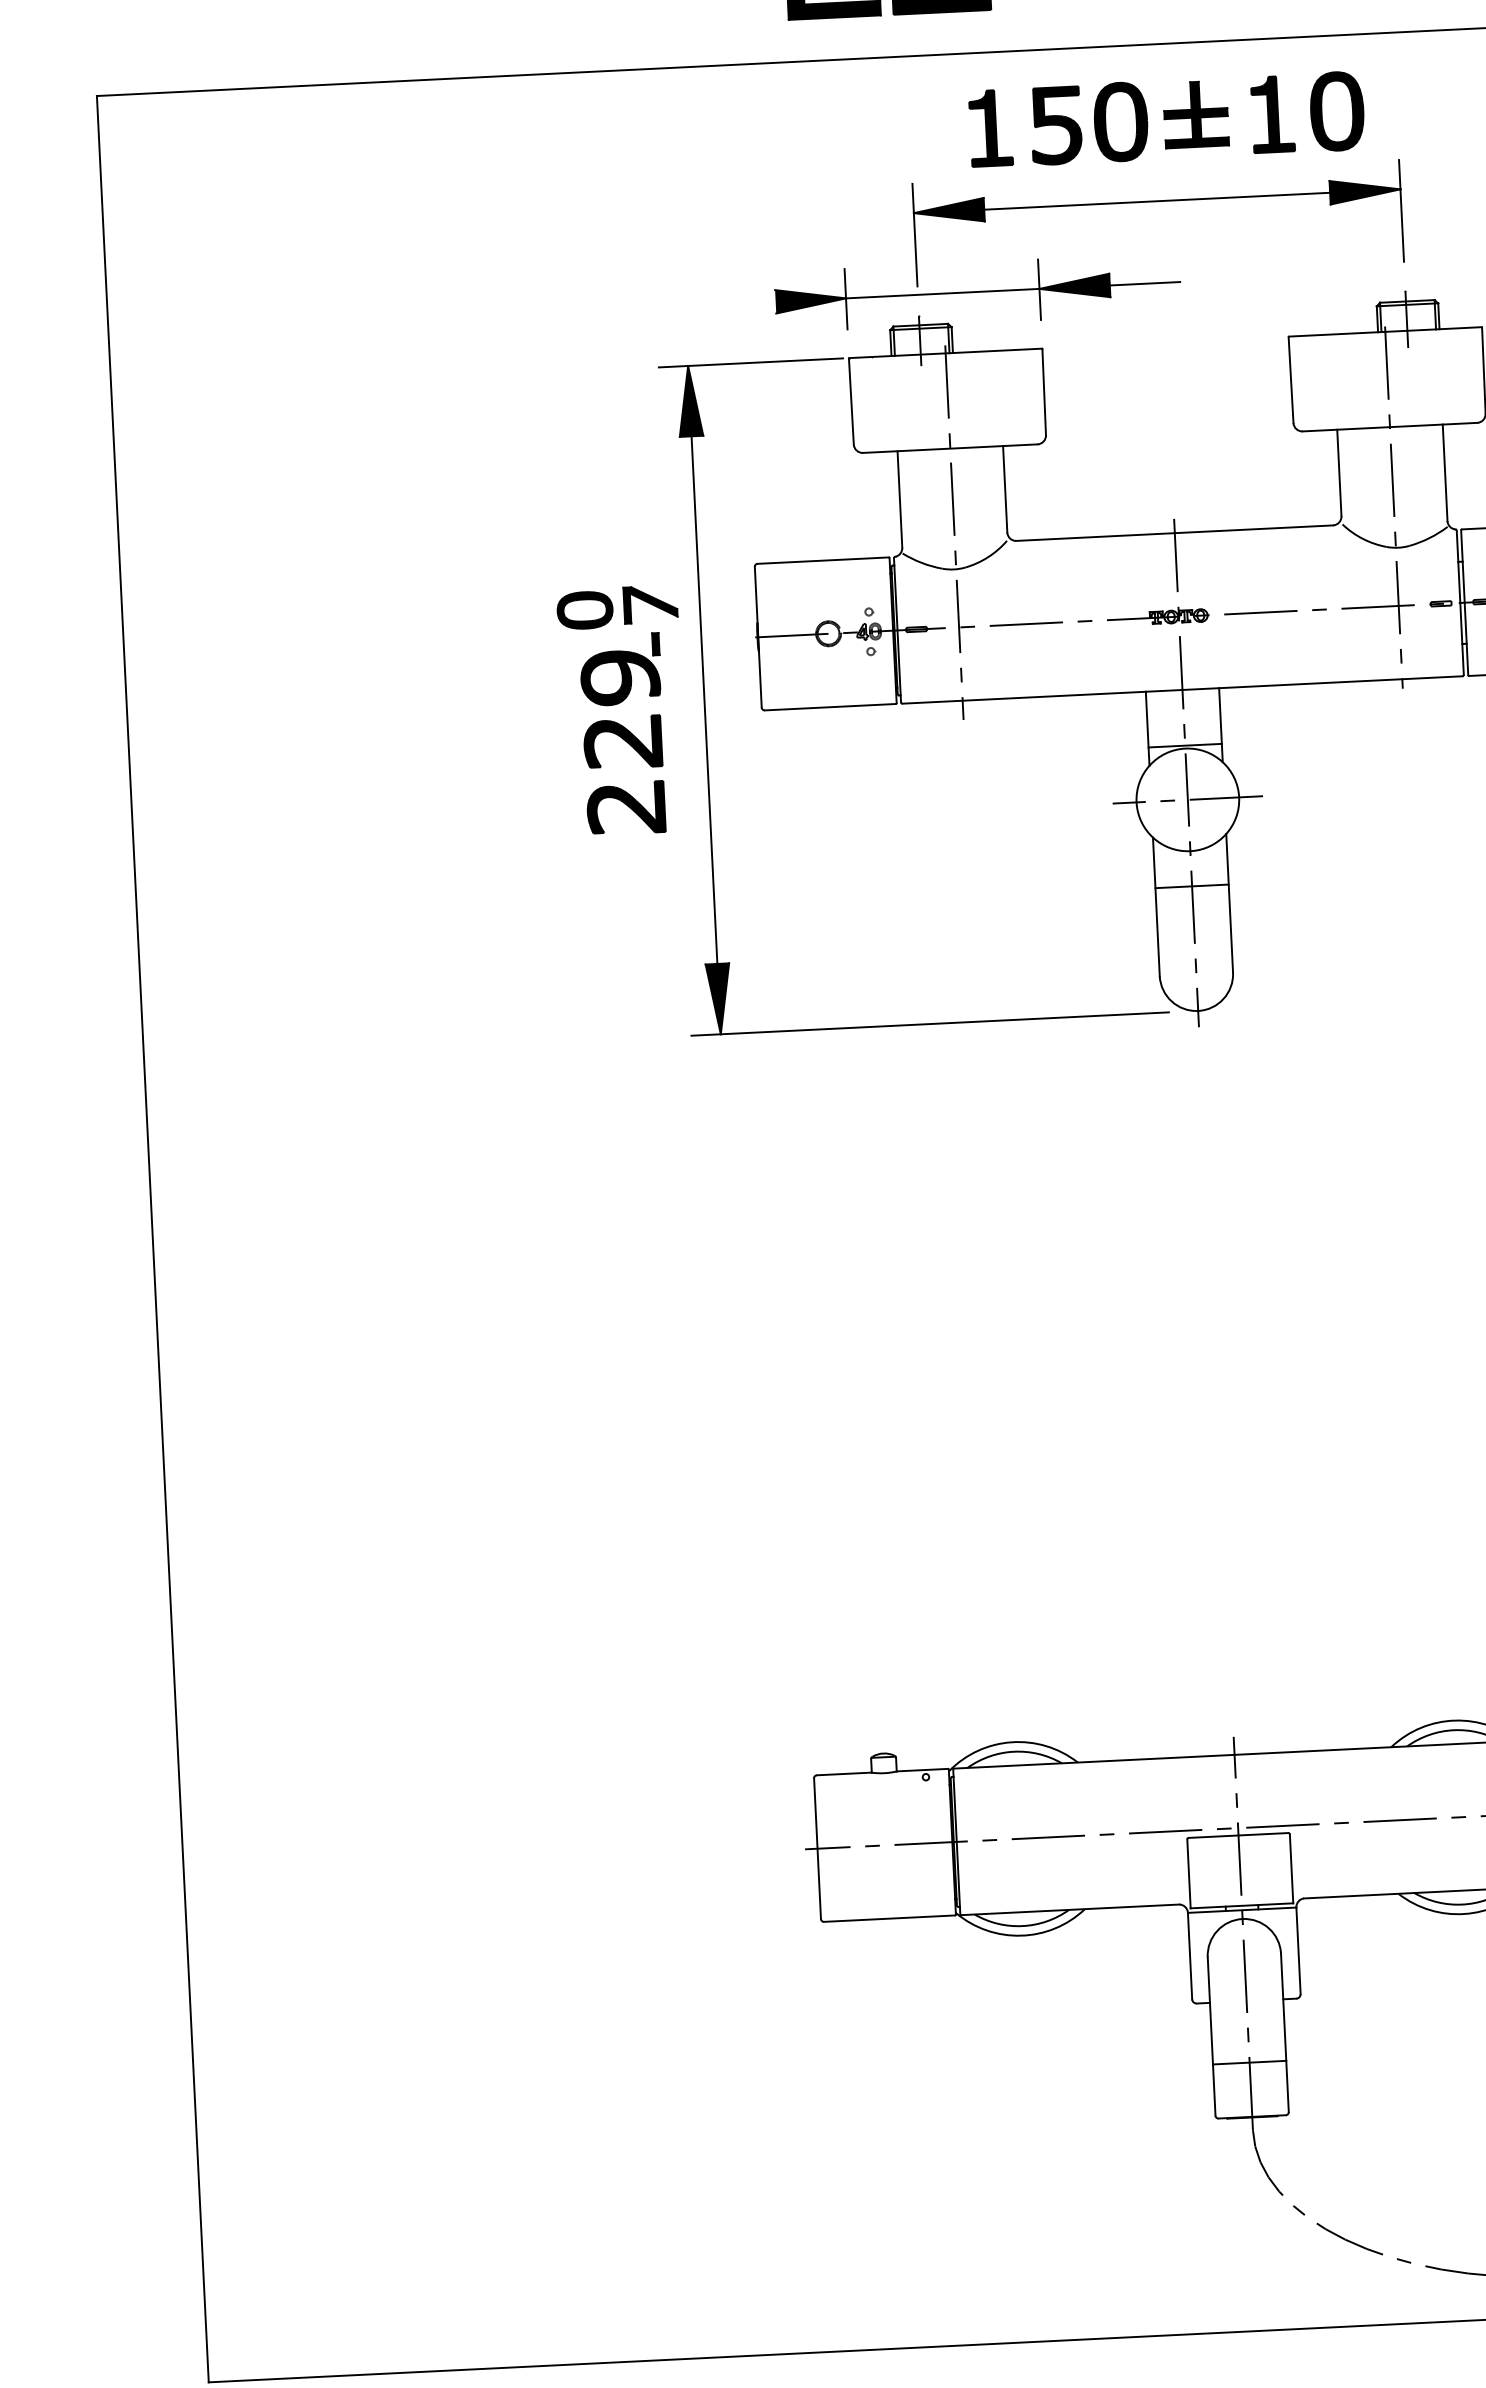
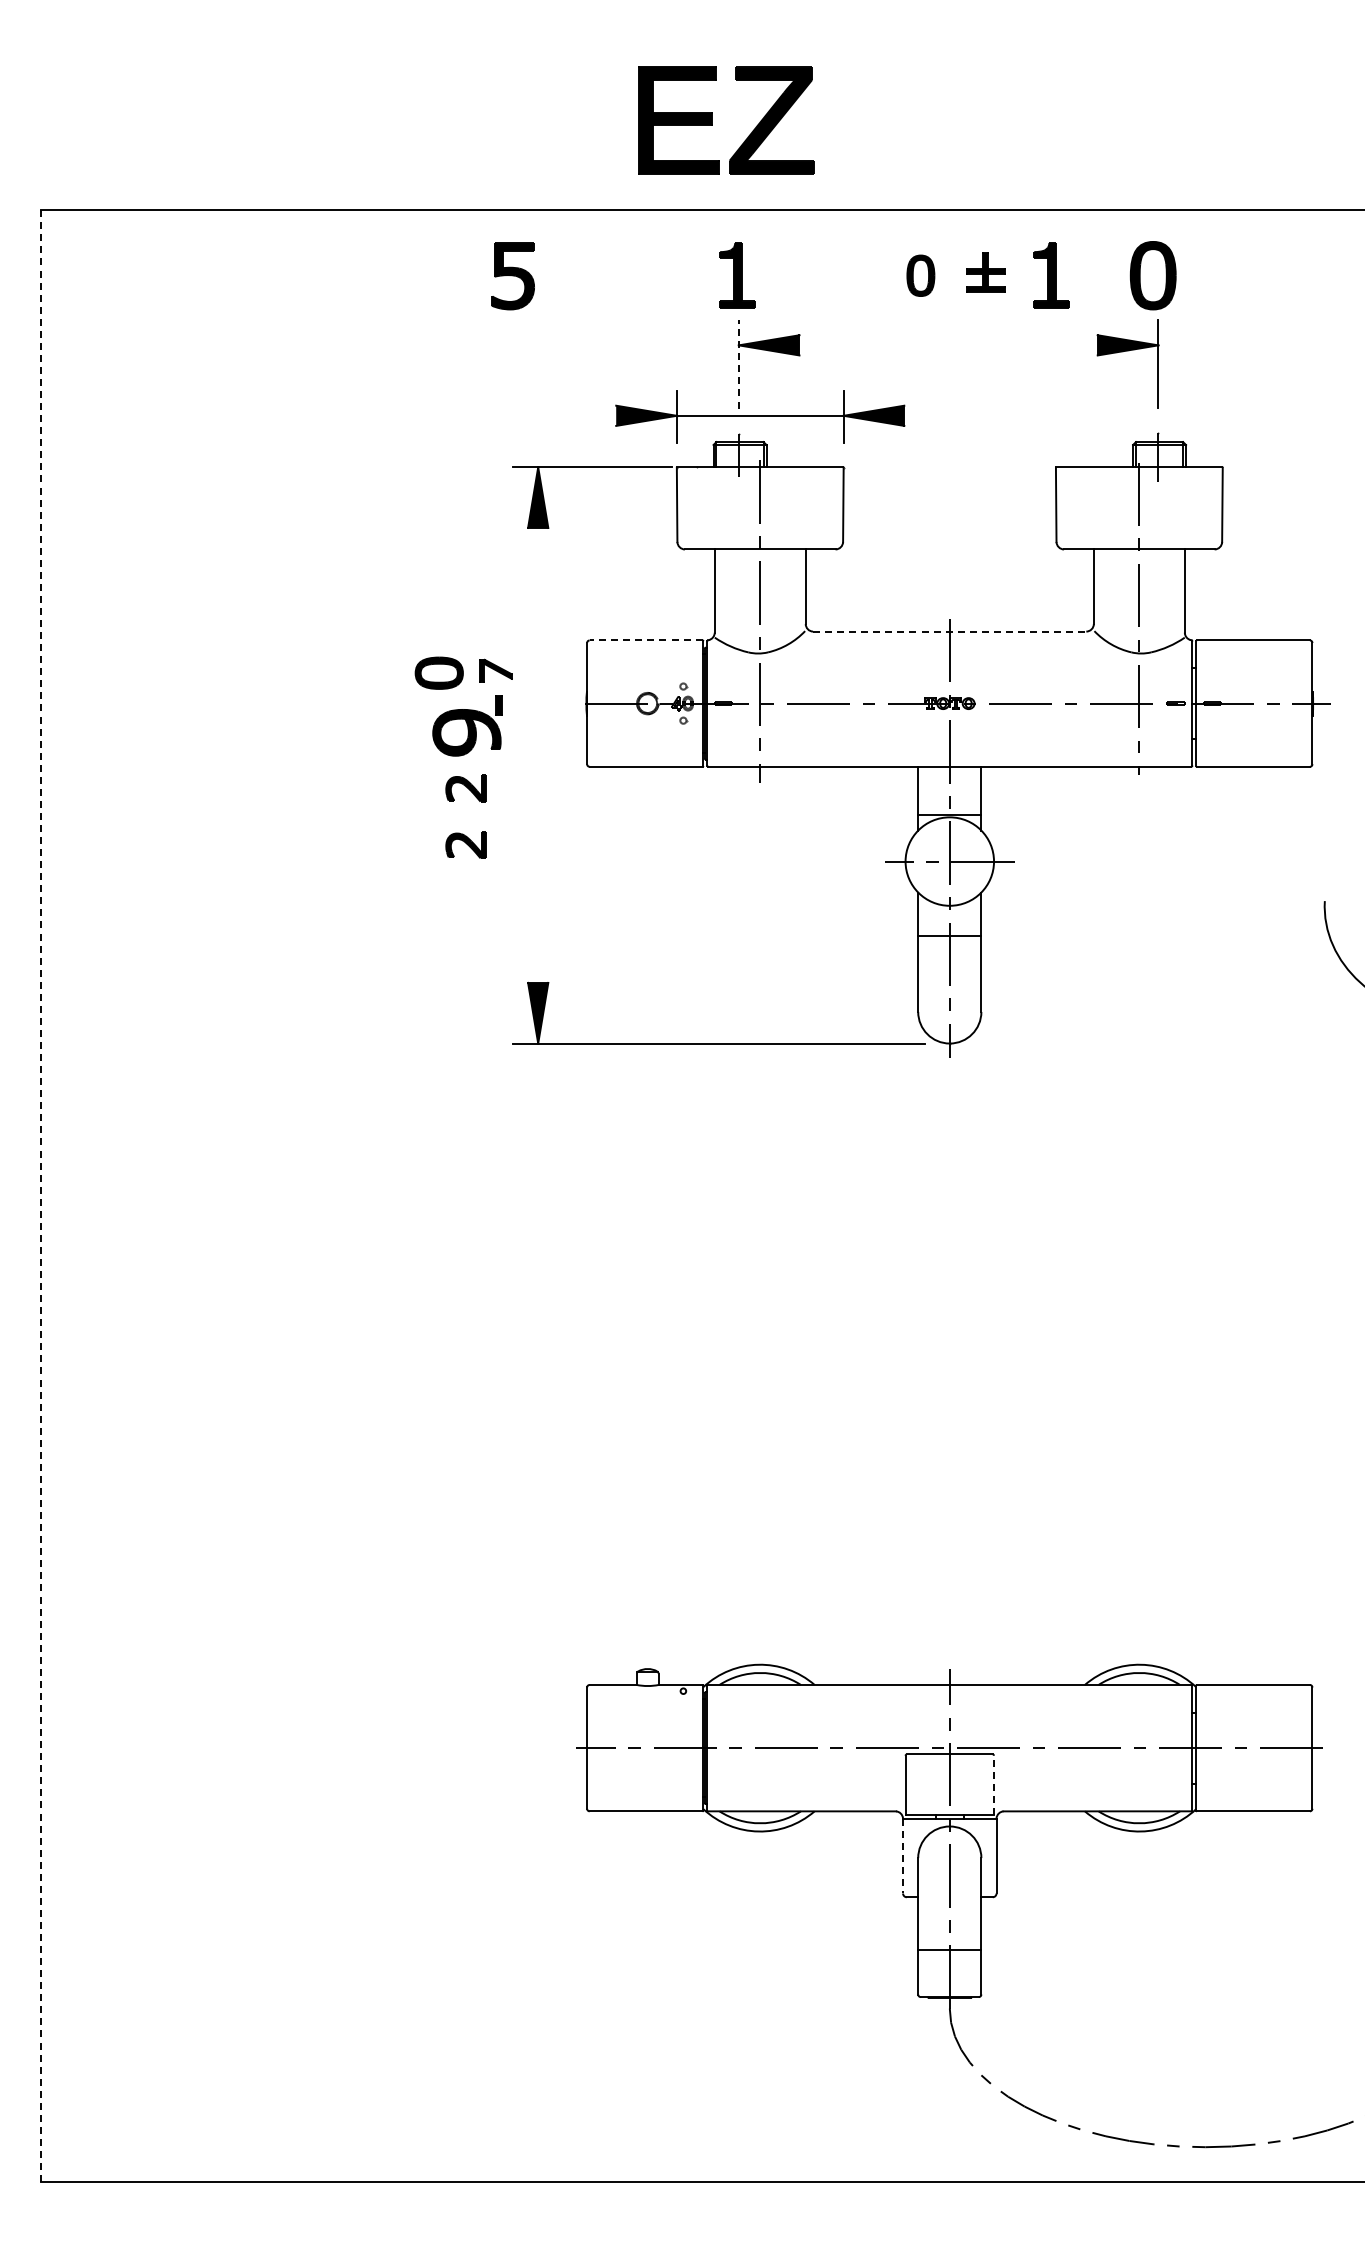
part: (1336, 111) -> (1152, 275), moved
part: (1195, 113) -> (985, 271), size x0.7
part: (1120, 121) -> (920, 275), size x0.6
part: (1055, 126) -> (512, 276), moved
part: (990, 128) -> (737, 275), moved
line: (1157, 201) -> (948, 345), removed
line: (914, 234) -> (738, 363), solid -> dashed
line: (1144, 283) -> (934, 415), removed
line: (1174, 533) -> (949, 631), solid -> dashed
line: (822, 560) -> (645, 640), solid -> dashed
part: (650, 604) -> (495, 670), size x0.7
line: (704, 699) -> (538, 754), removed
part: (622, 742) -> (465, 788), size x0.6
part: (625, 807) -> (465, 844), size x0.6
line: (153, 1238) -> (41, 1195), solid -> dashed
line: (1292, 1868) -> (994, 1785), solid -> dashed
line: (1190, 1956) -> (903, 1856), solid -> dashed

